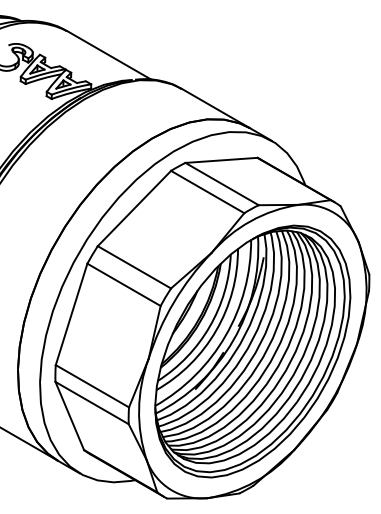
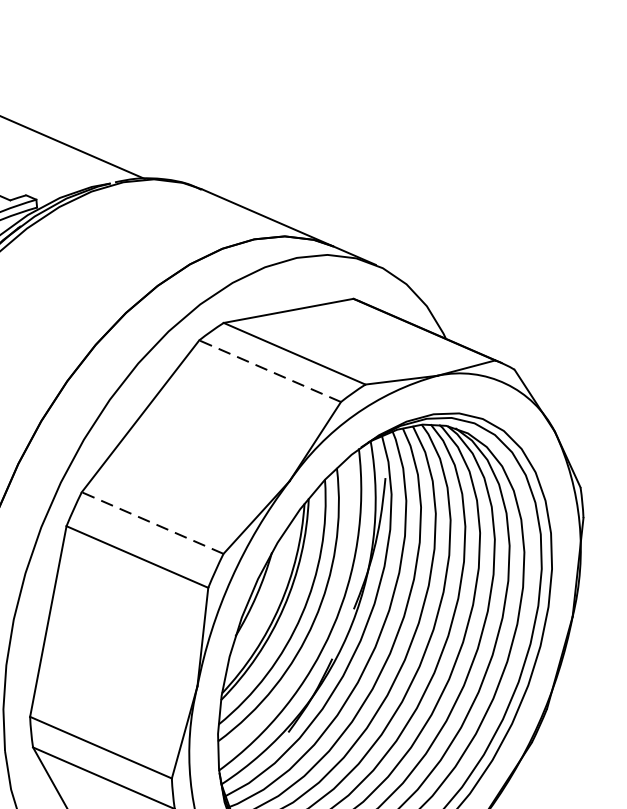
line: (207, 191) -> (269, 370), solid -> dashed
line: (133, 267) -> (151, 523), solid -> dashed

